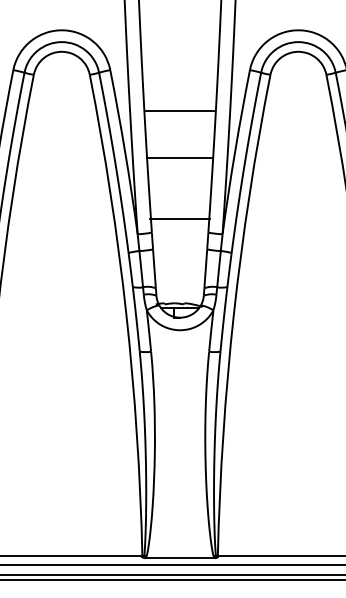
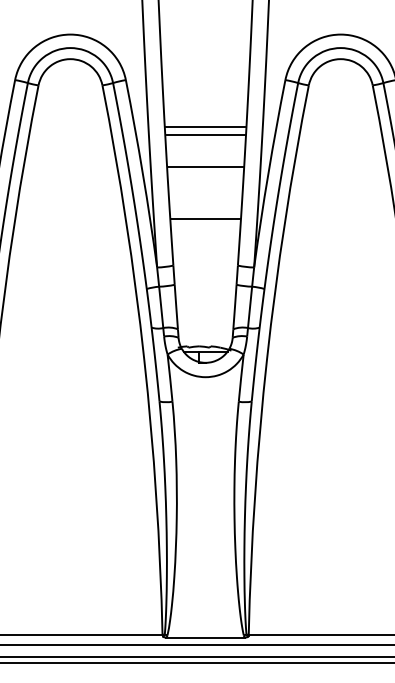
line: (180, 118) -> (206, 135), added
line: (179, 158) -> (204, 167), moved
line: (179, 219) -> (204, 219), moved

